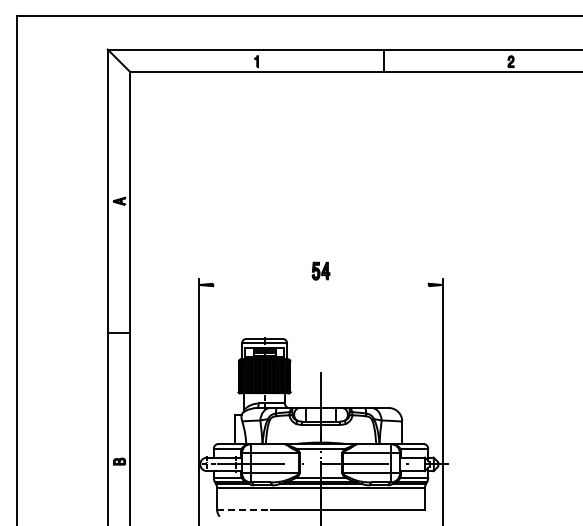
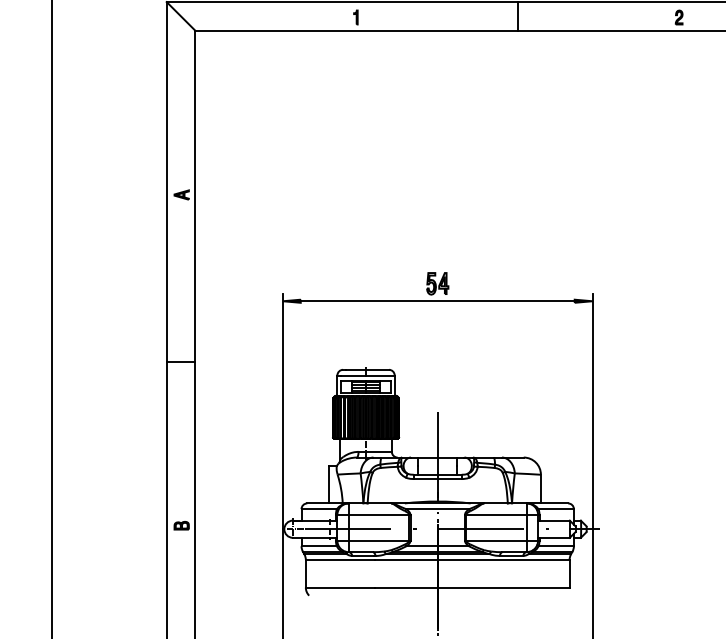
line: (320, 284) -> (437, 300), added
line: (244, 510) -> (340, 587), dashed -> solid

